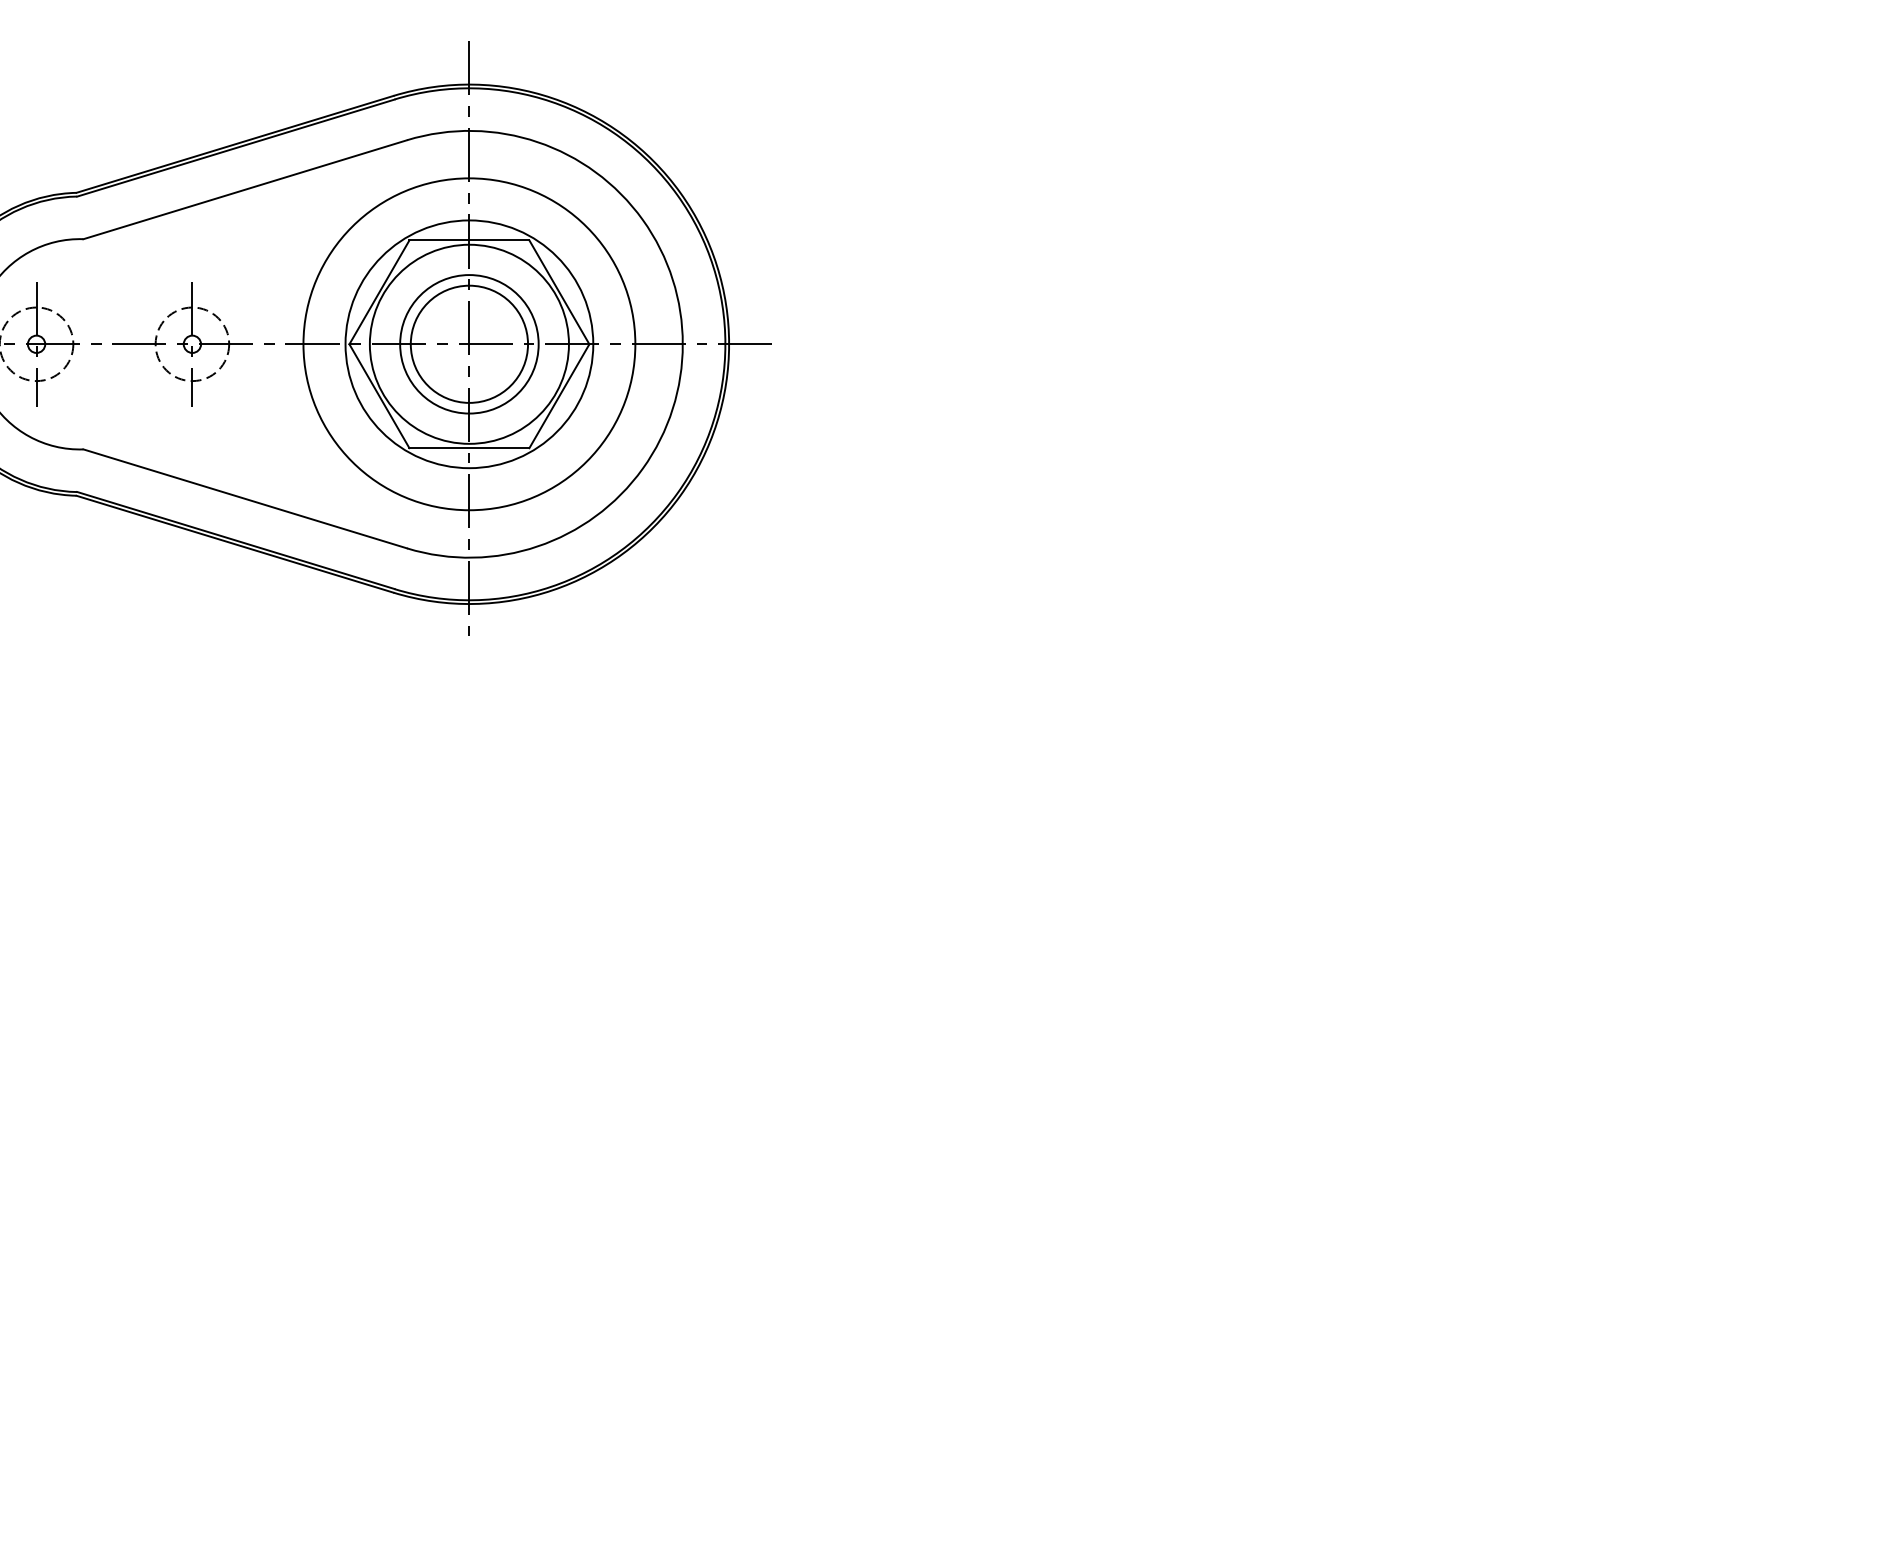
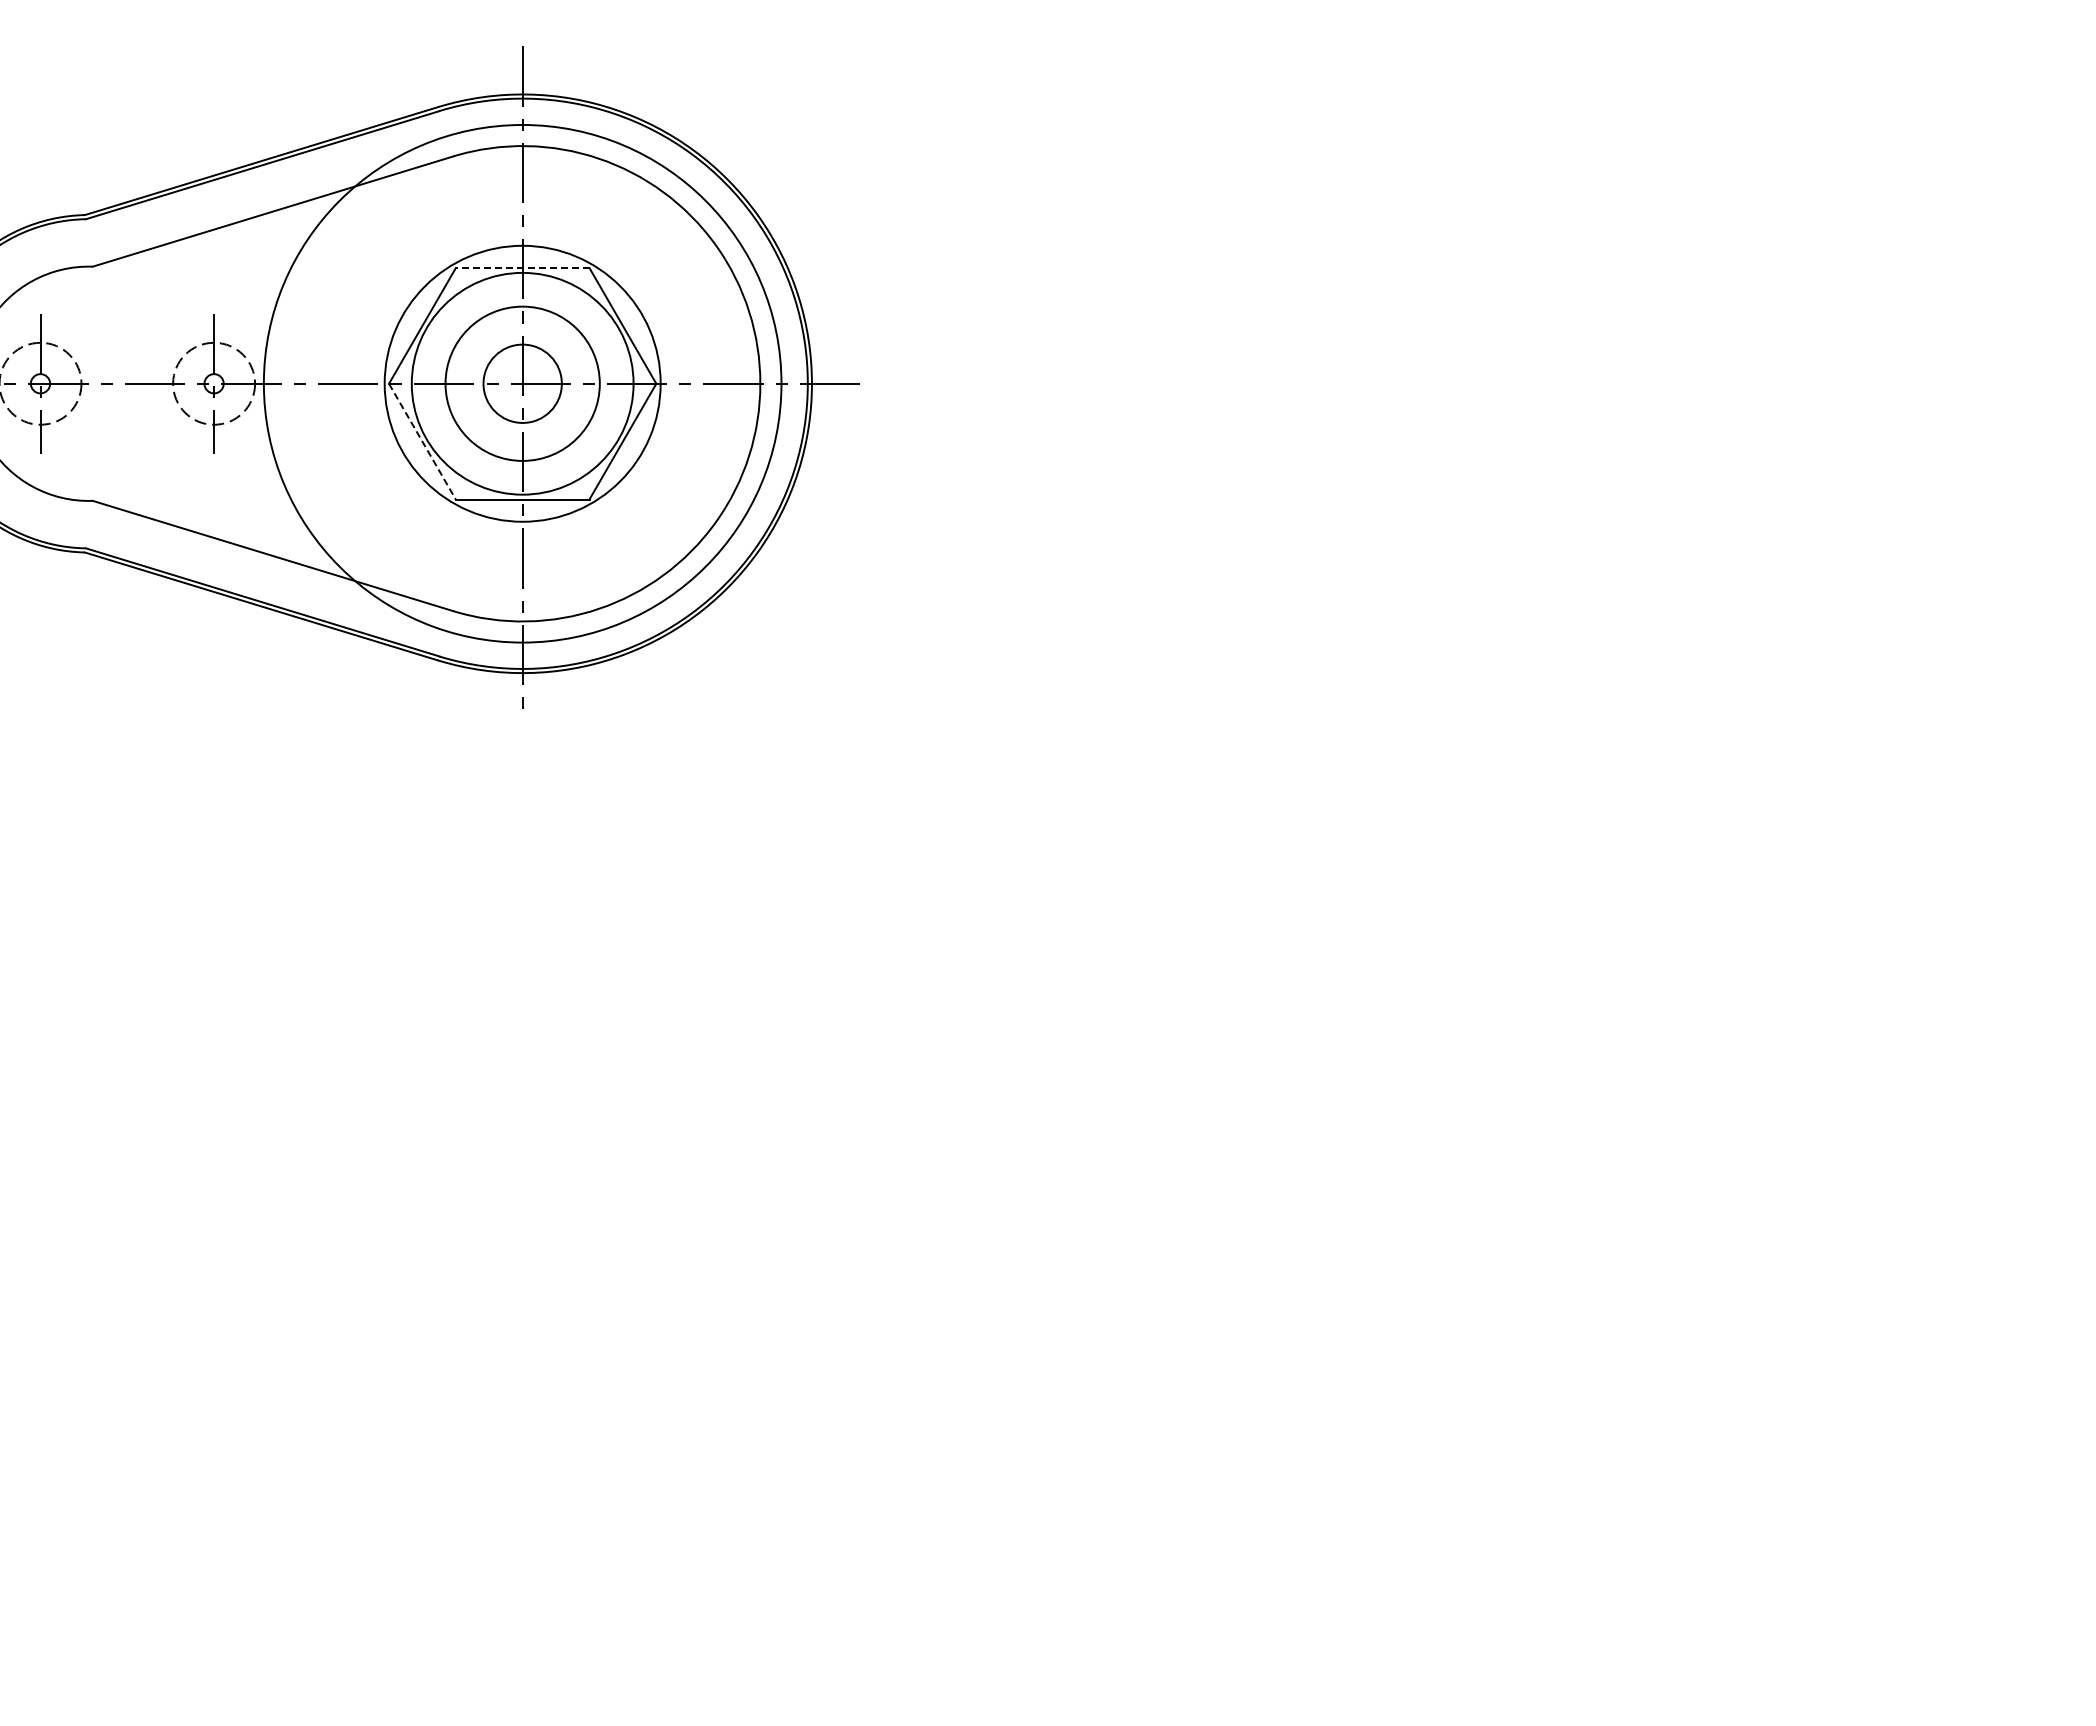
line: (469, 240) -> (522, 268), solid -> dashed
circle: (469, 344) -> (522, 383), size x0.6
circle: (469, 344) -> (522, 383), size x1.4
line: (379, 396) -> (422, 441), solid -> dashed

